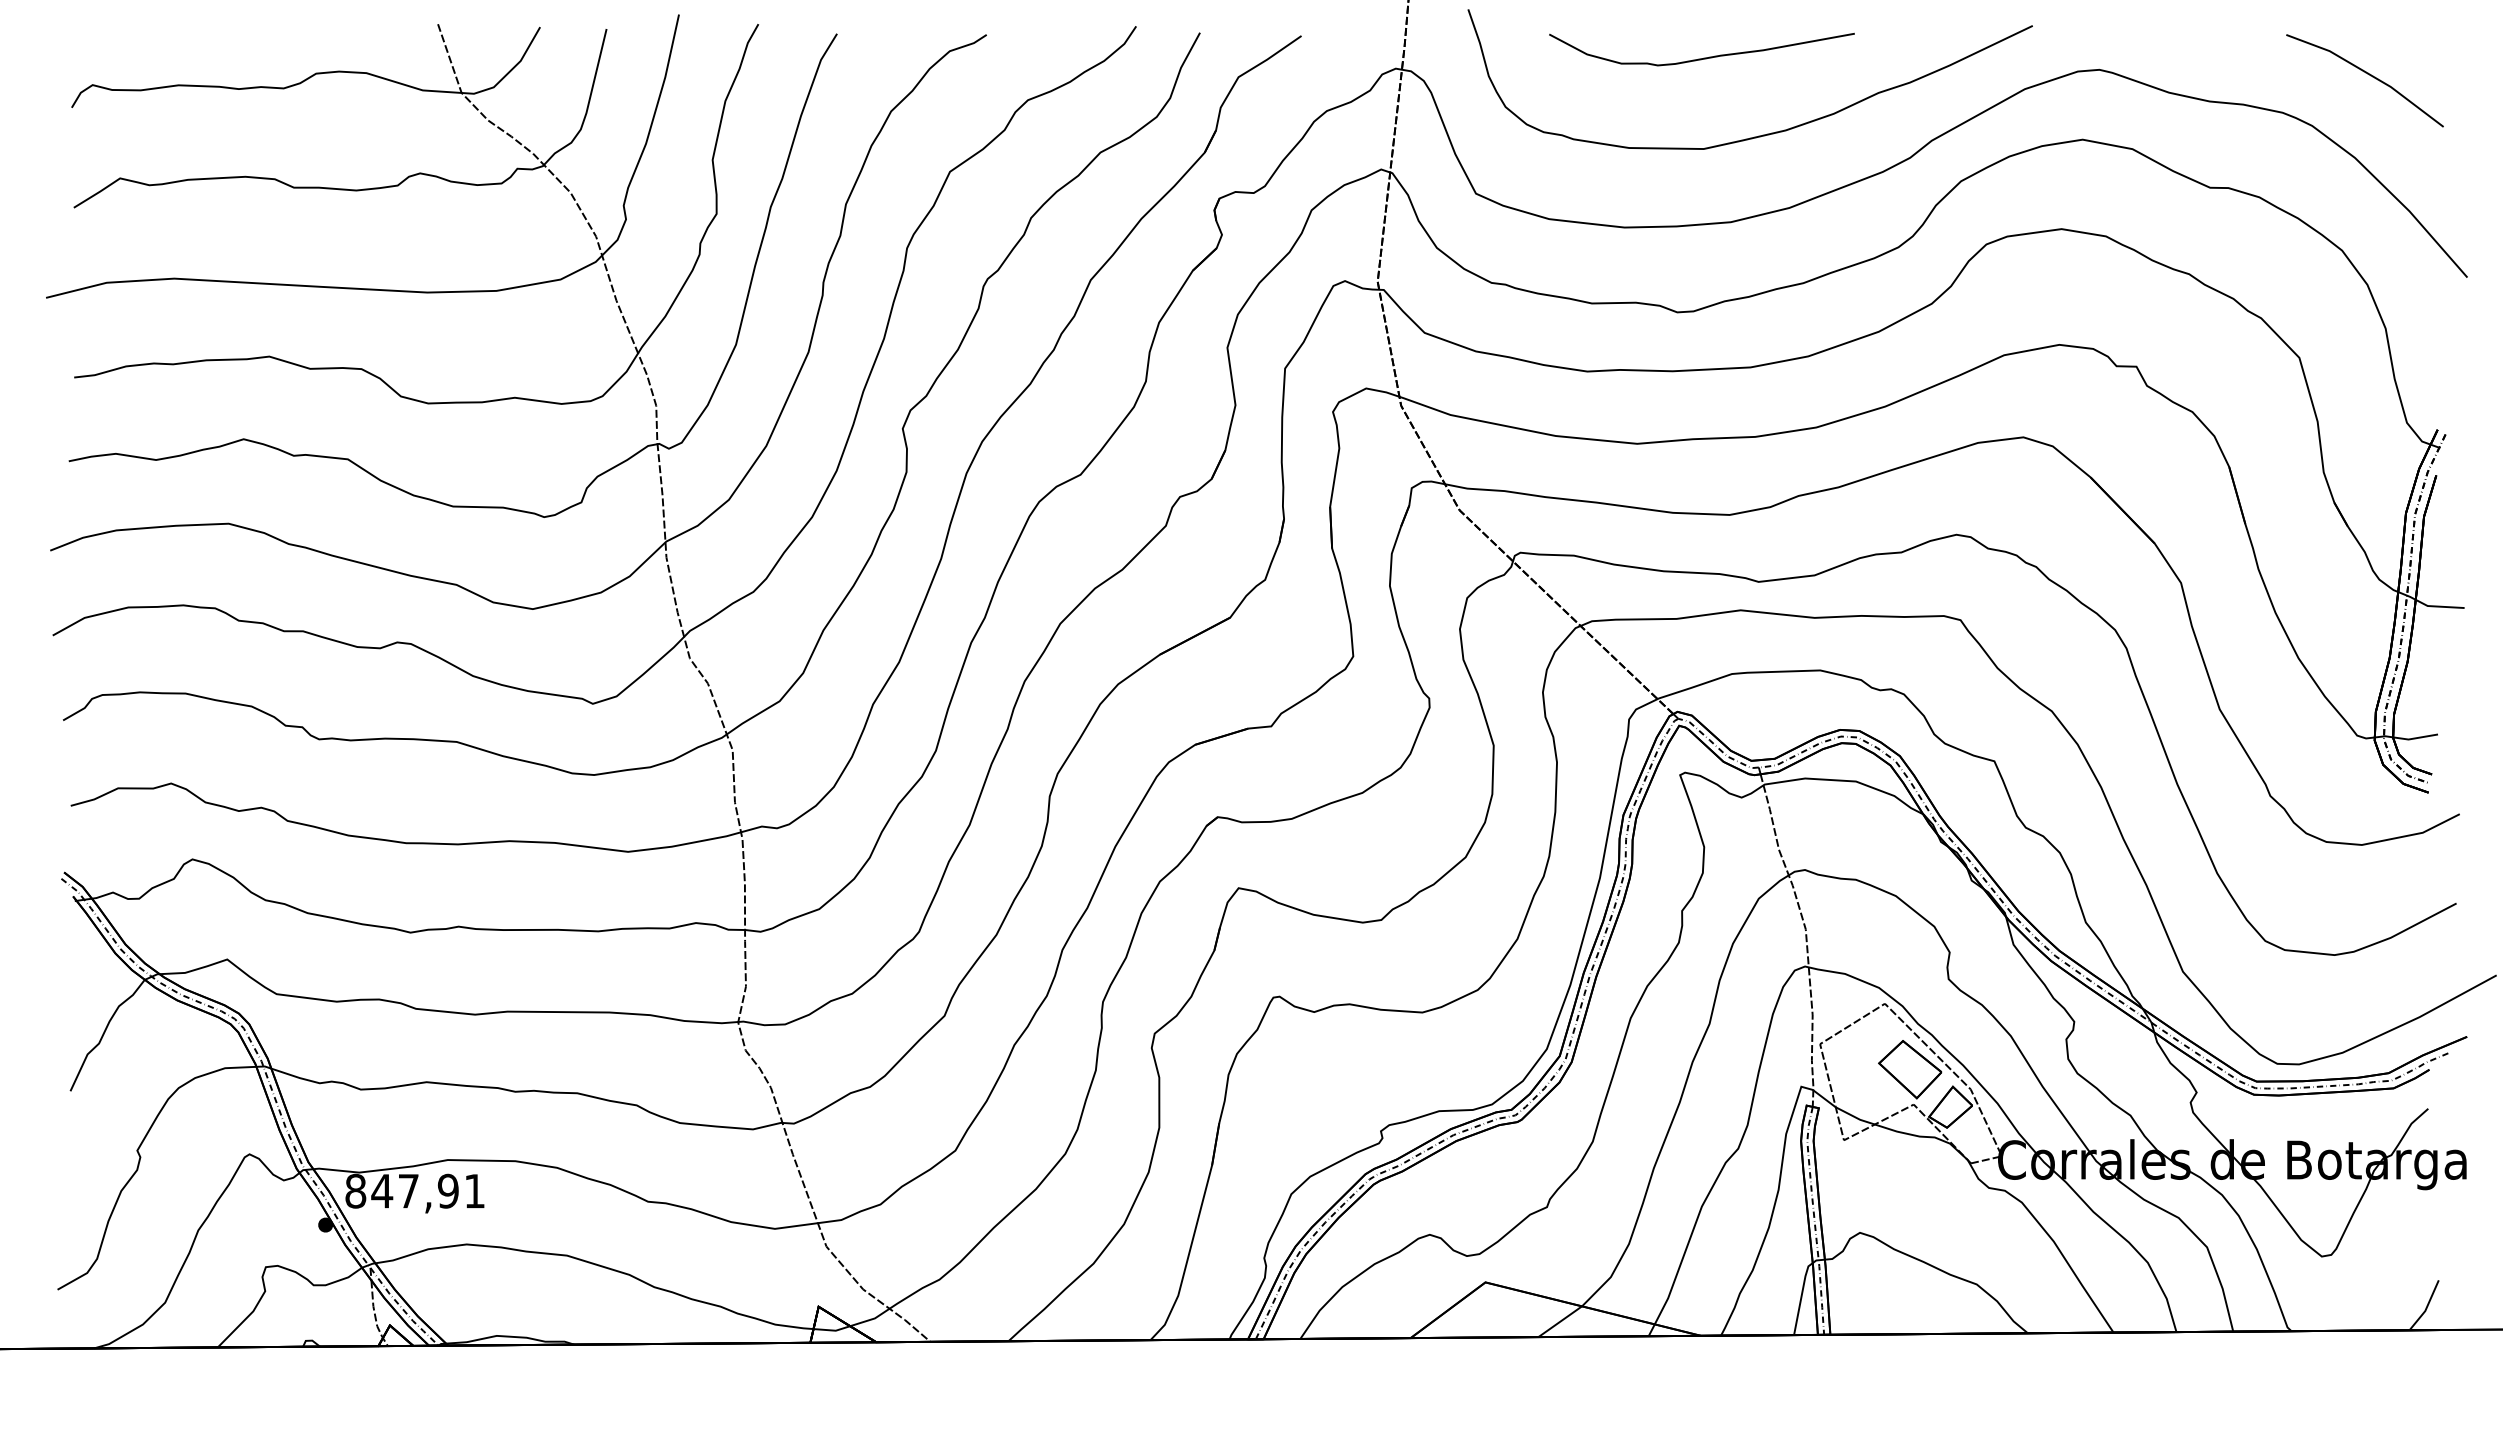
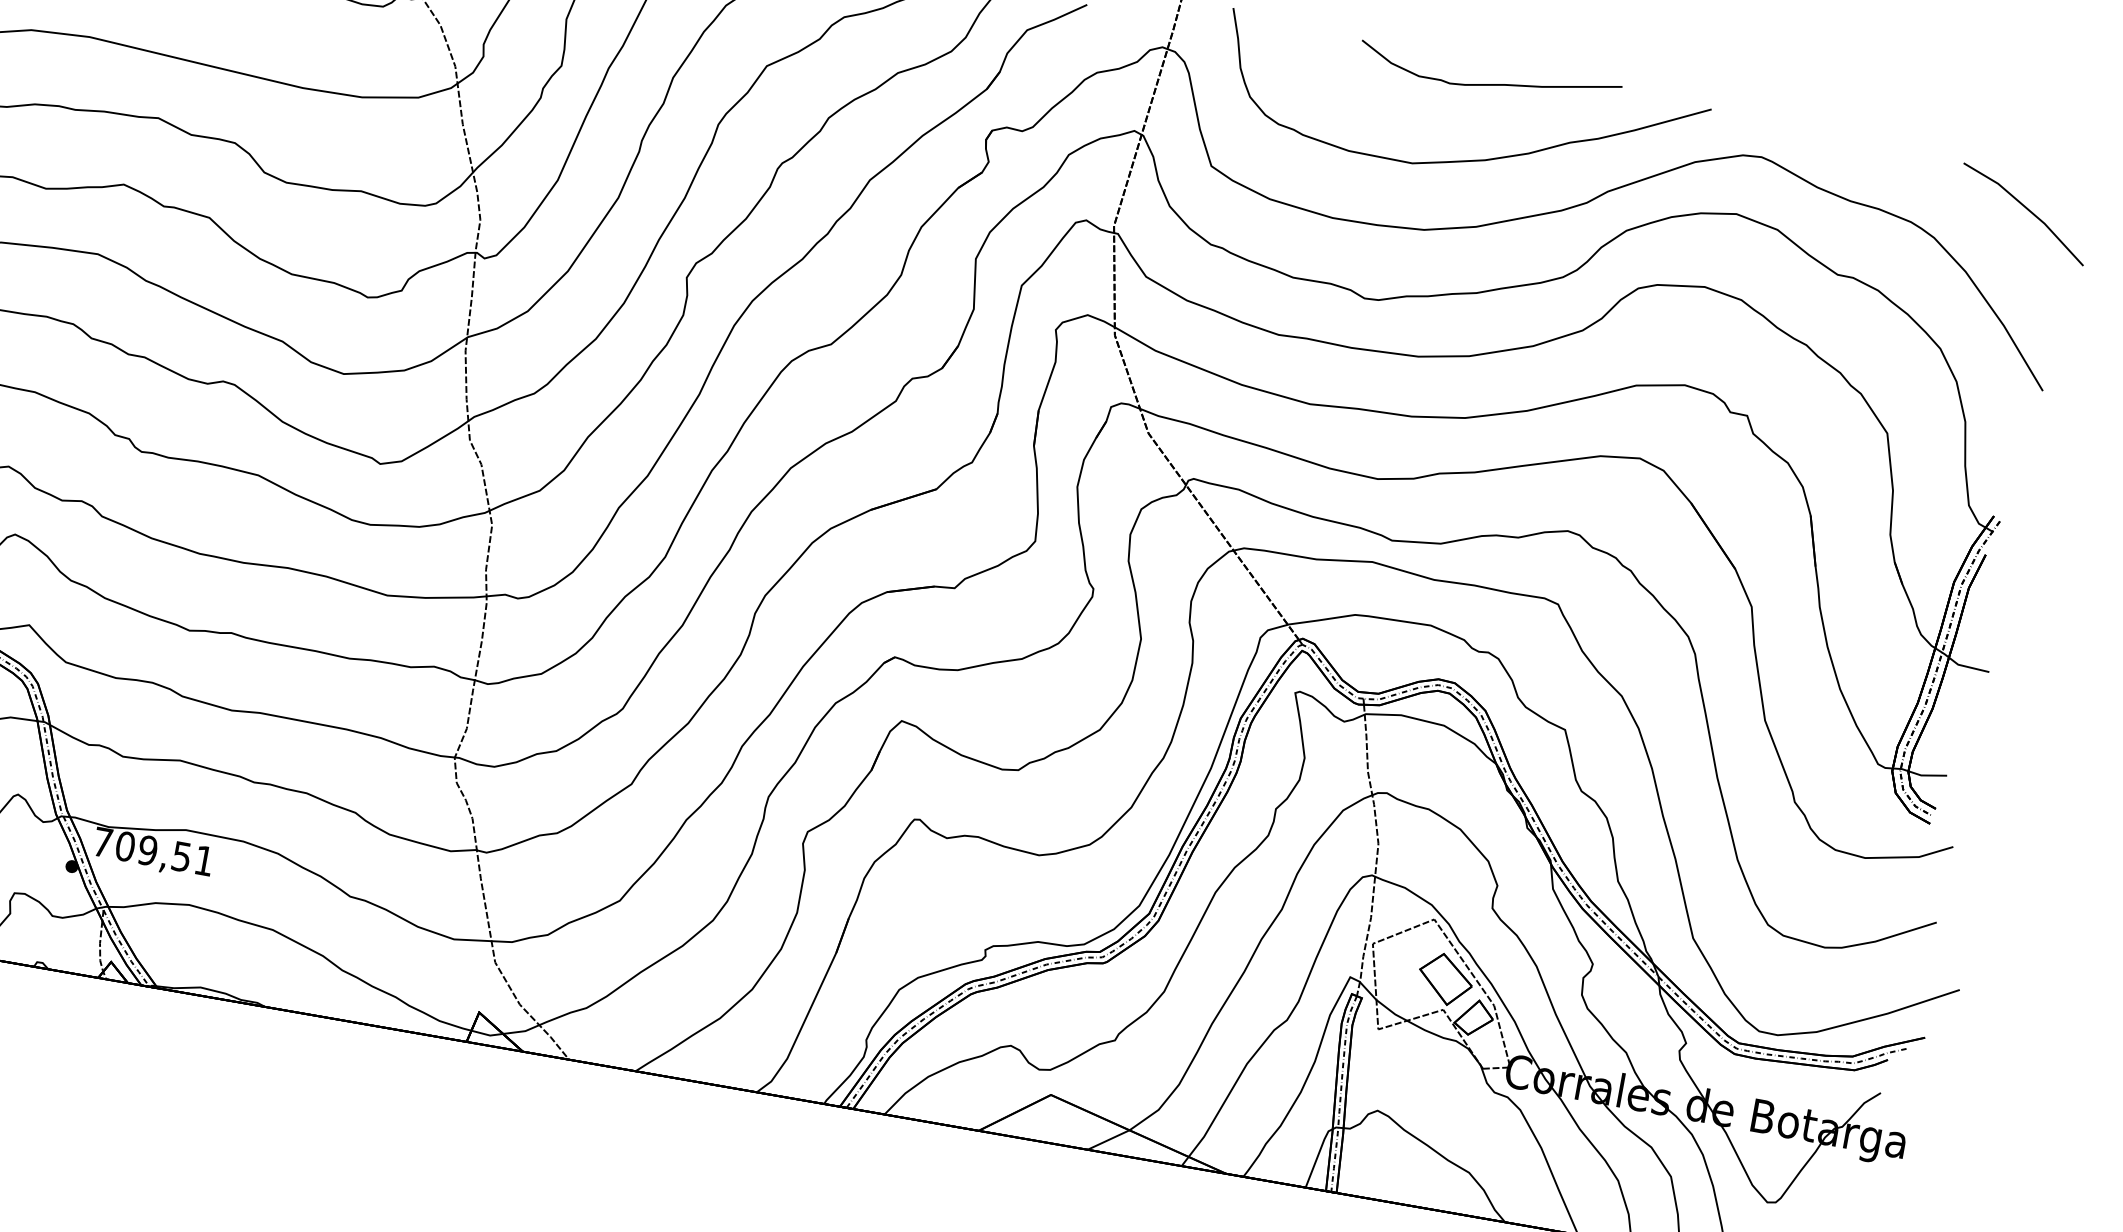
curve: (1703, 57) -> (1489, 83), moved
line: (2367, 74) -> (2026, 209), moved
text: (401, 1190) -> (141, 848), 847,91 -> 709,51

